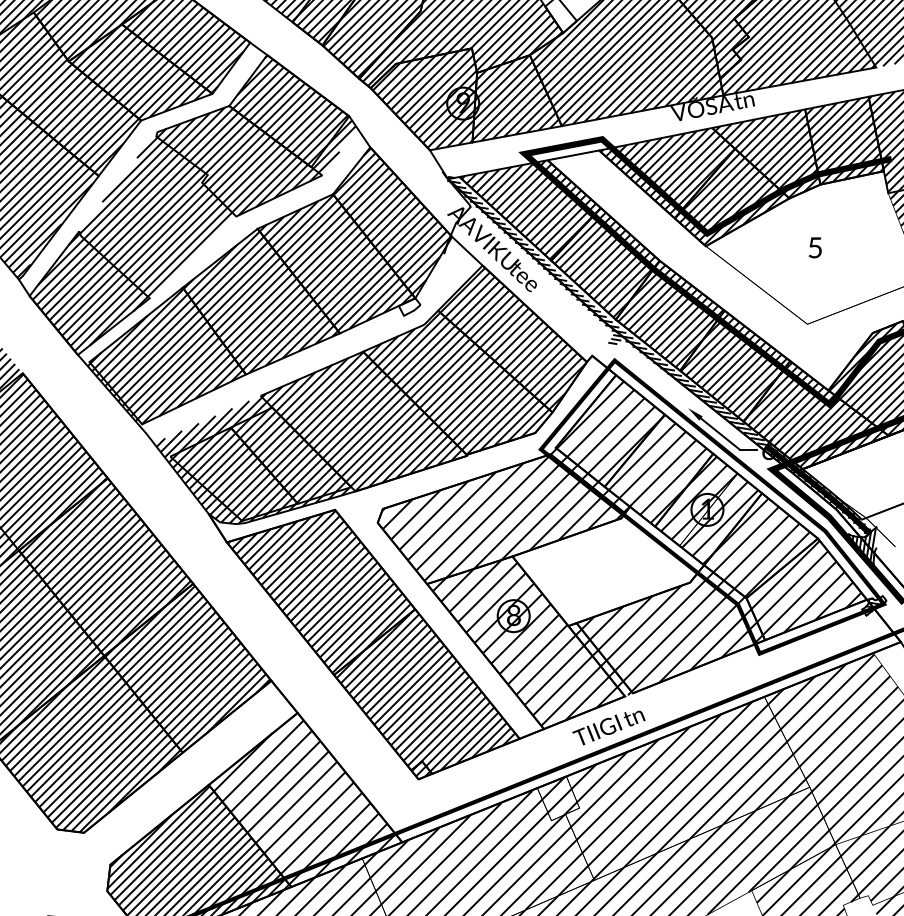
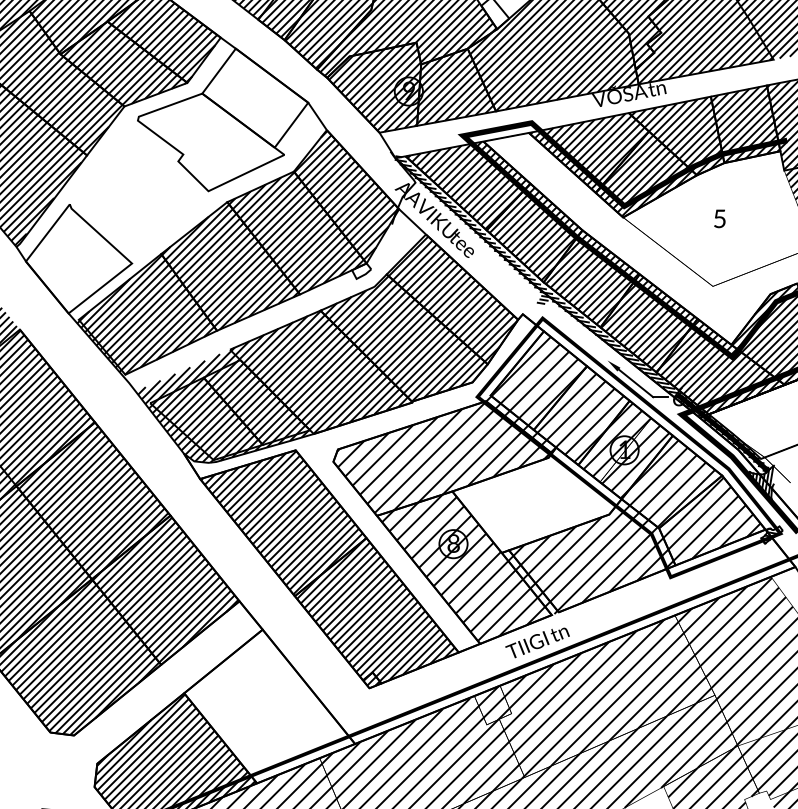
hatch: (194, 203) -> (171, 179), removed
hatch: (305, 802) -> (269, 708), removed

